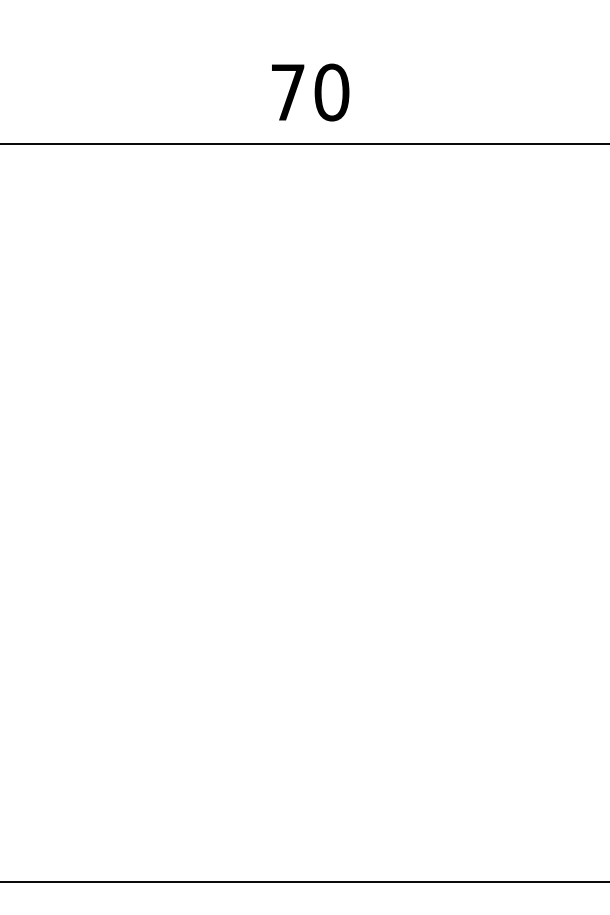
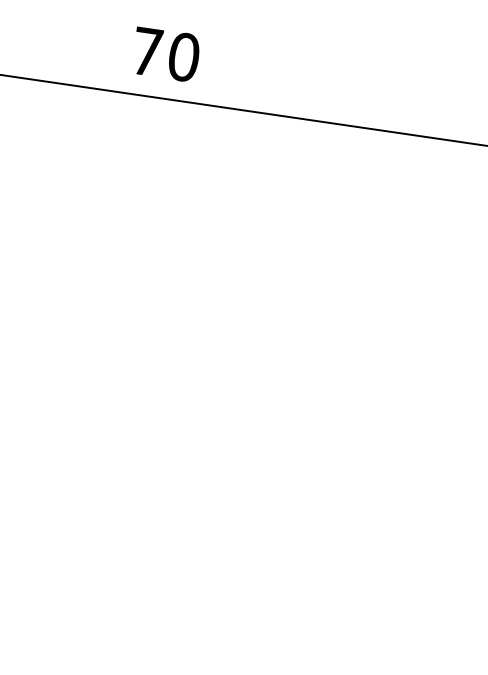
text: (310, 92) -> (166, 54), moved

